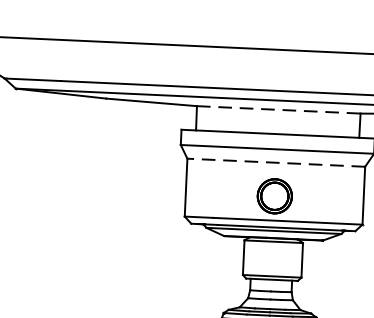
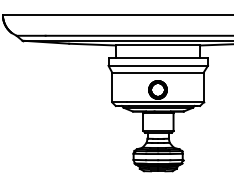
line: (279, 109) -> (158, 45), dashed -> solid
line: (275, 162) -> (157, 72), dashed -> solid

